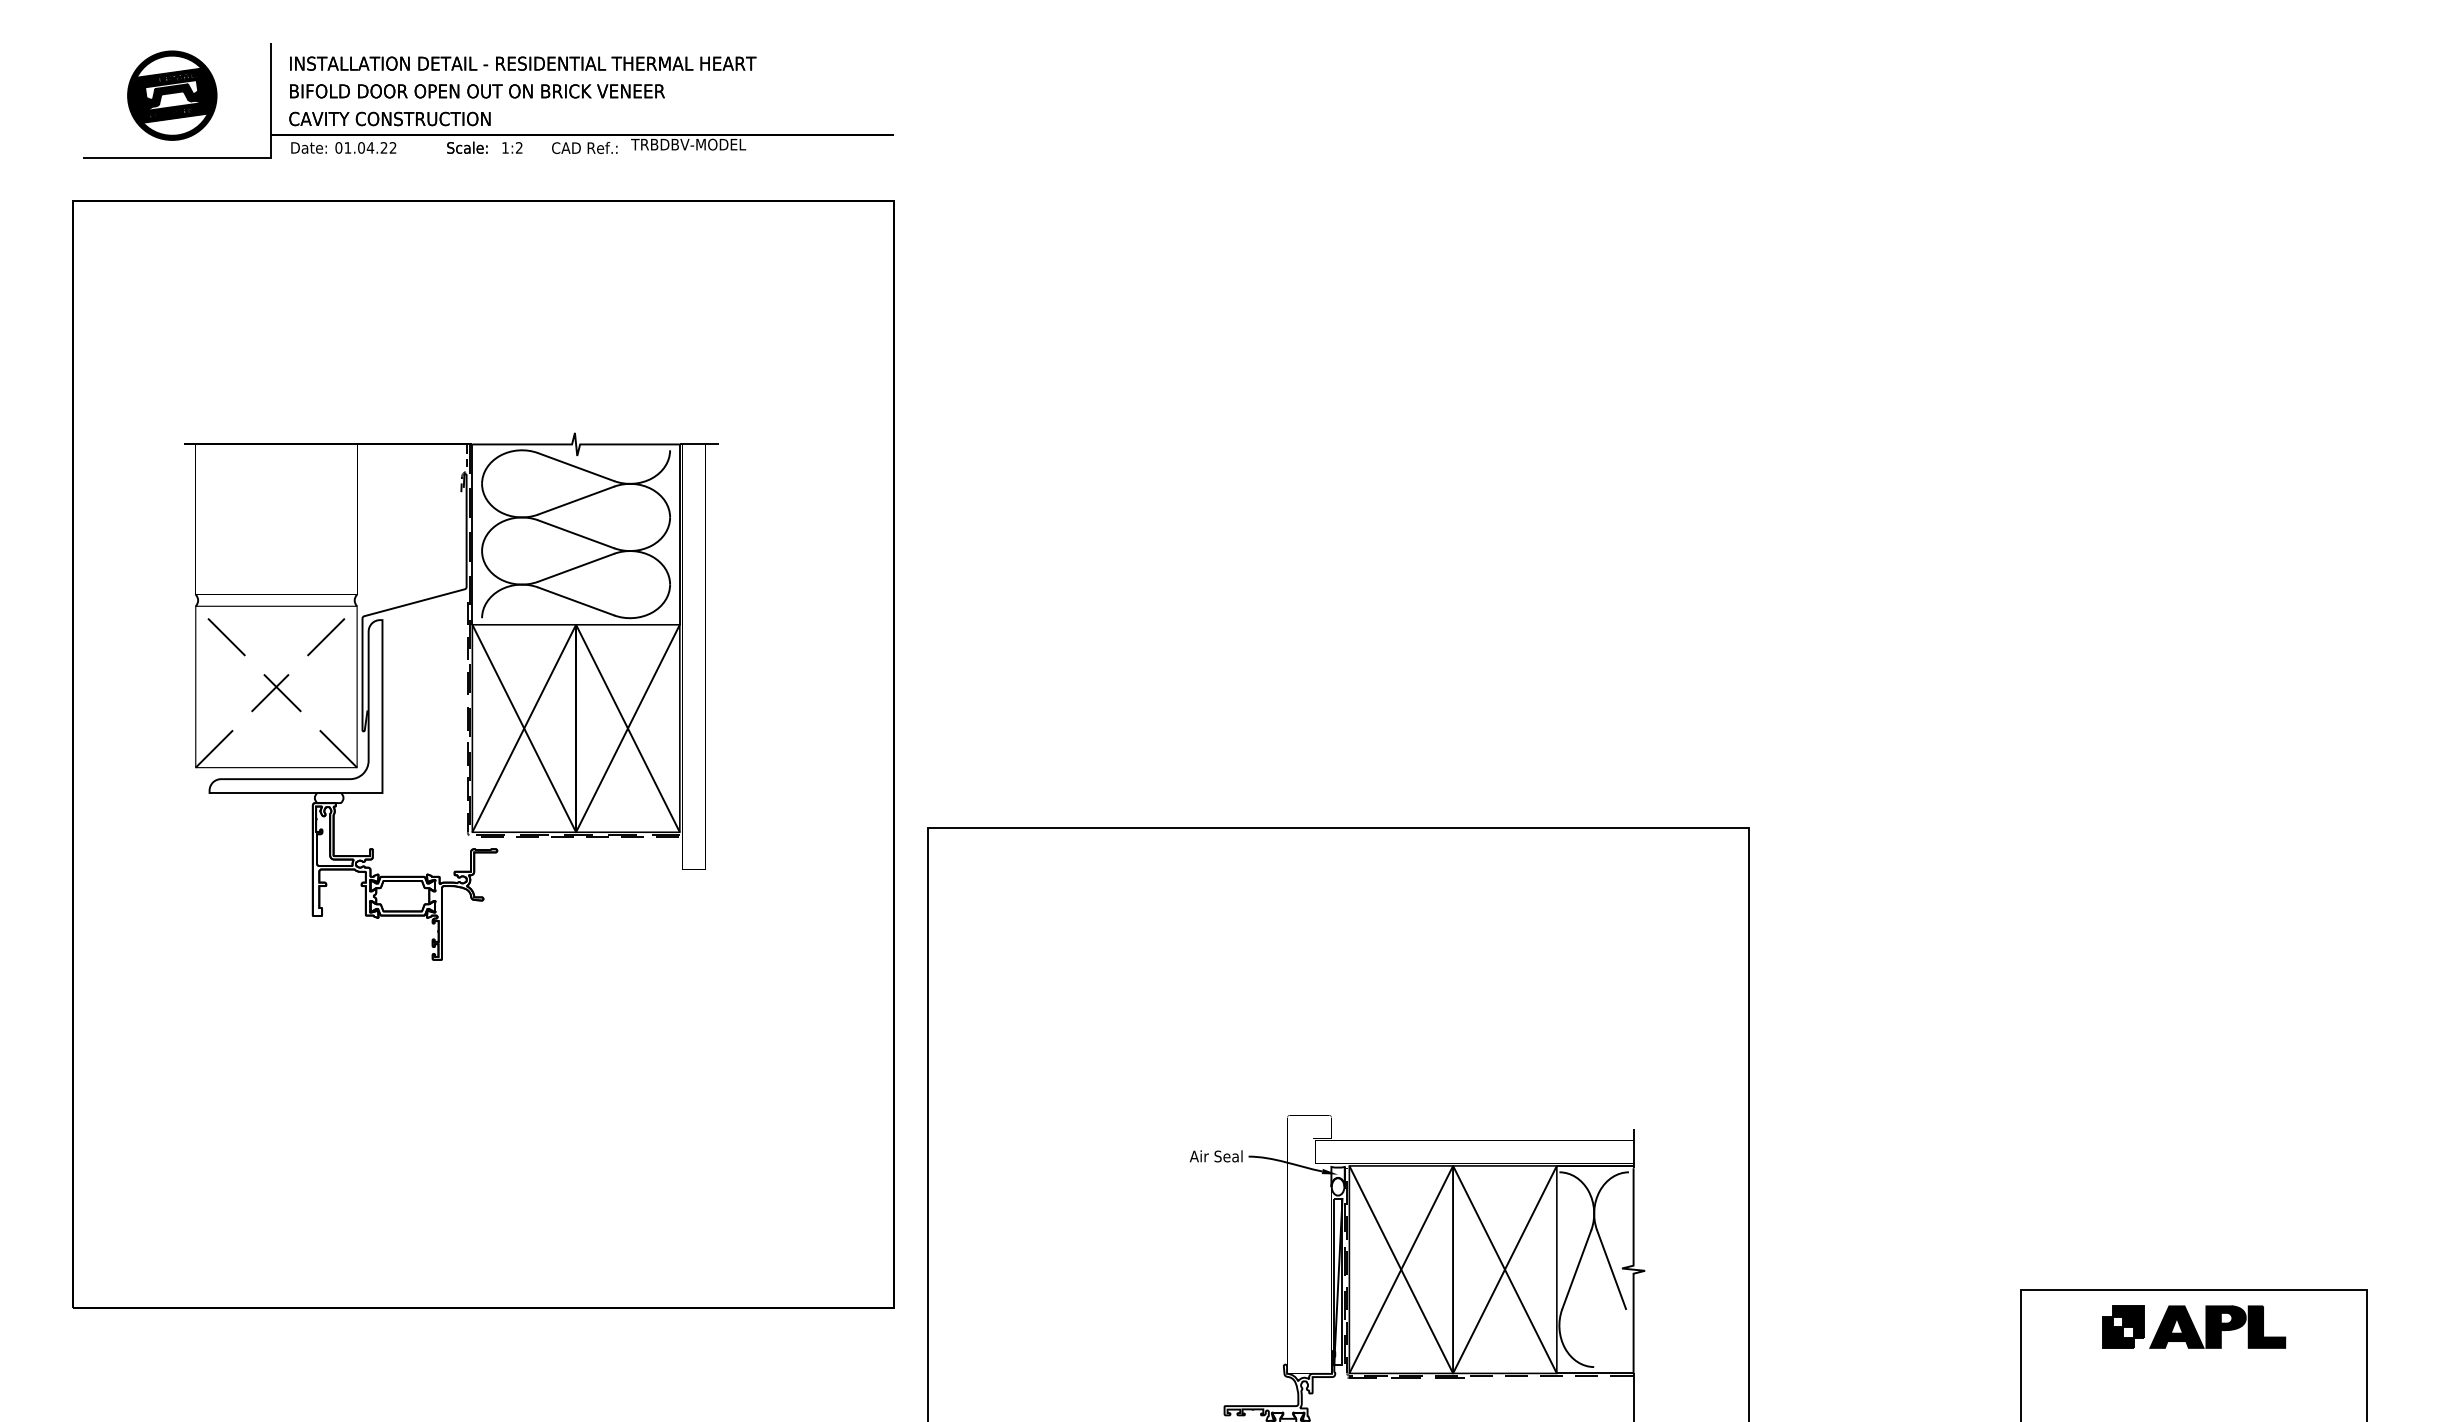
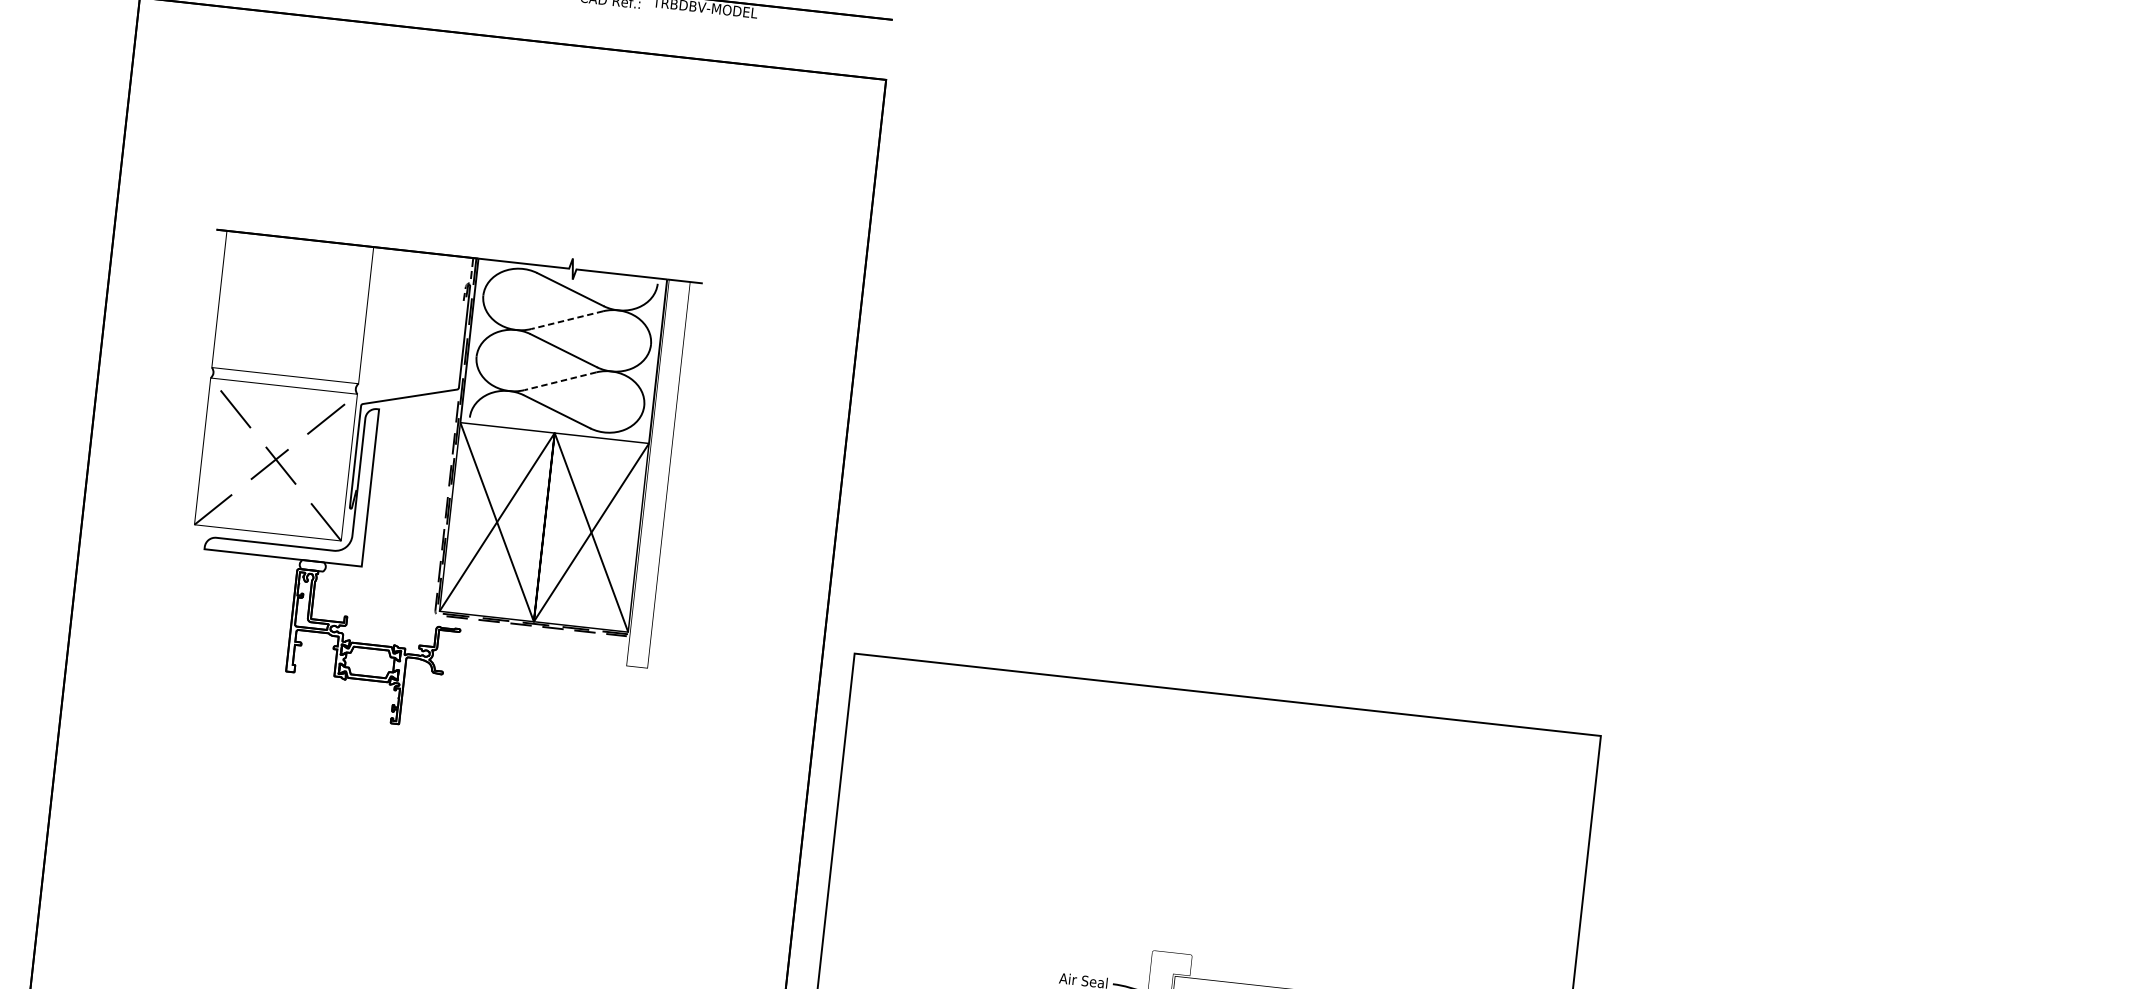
line: (575, 500) -> (566, 319), solid -> dashed
line: (575, 568) -> (559, 381), solid -> dashed

